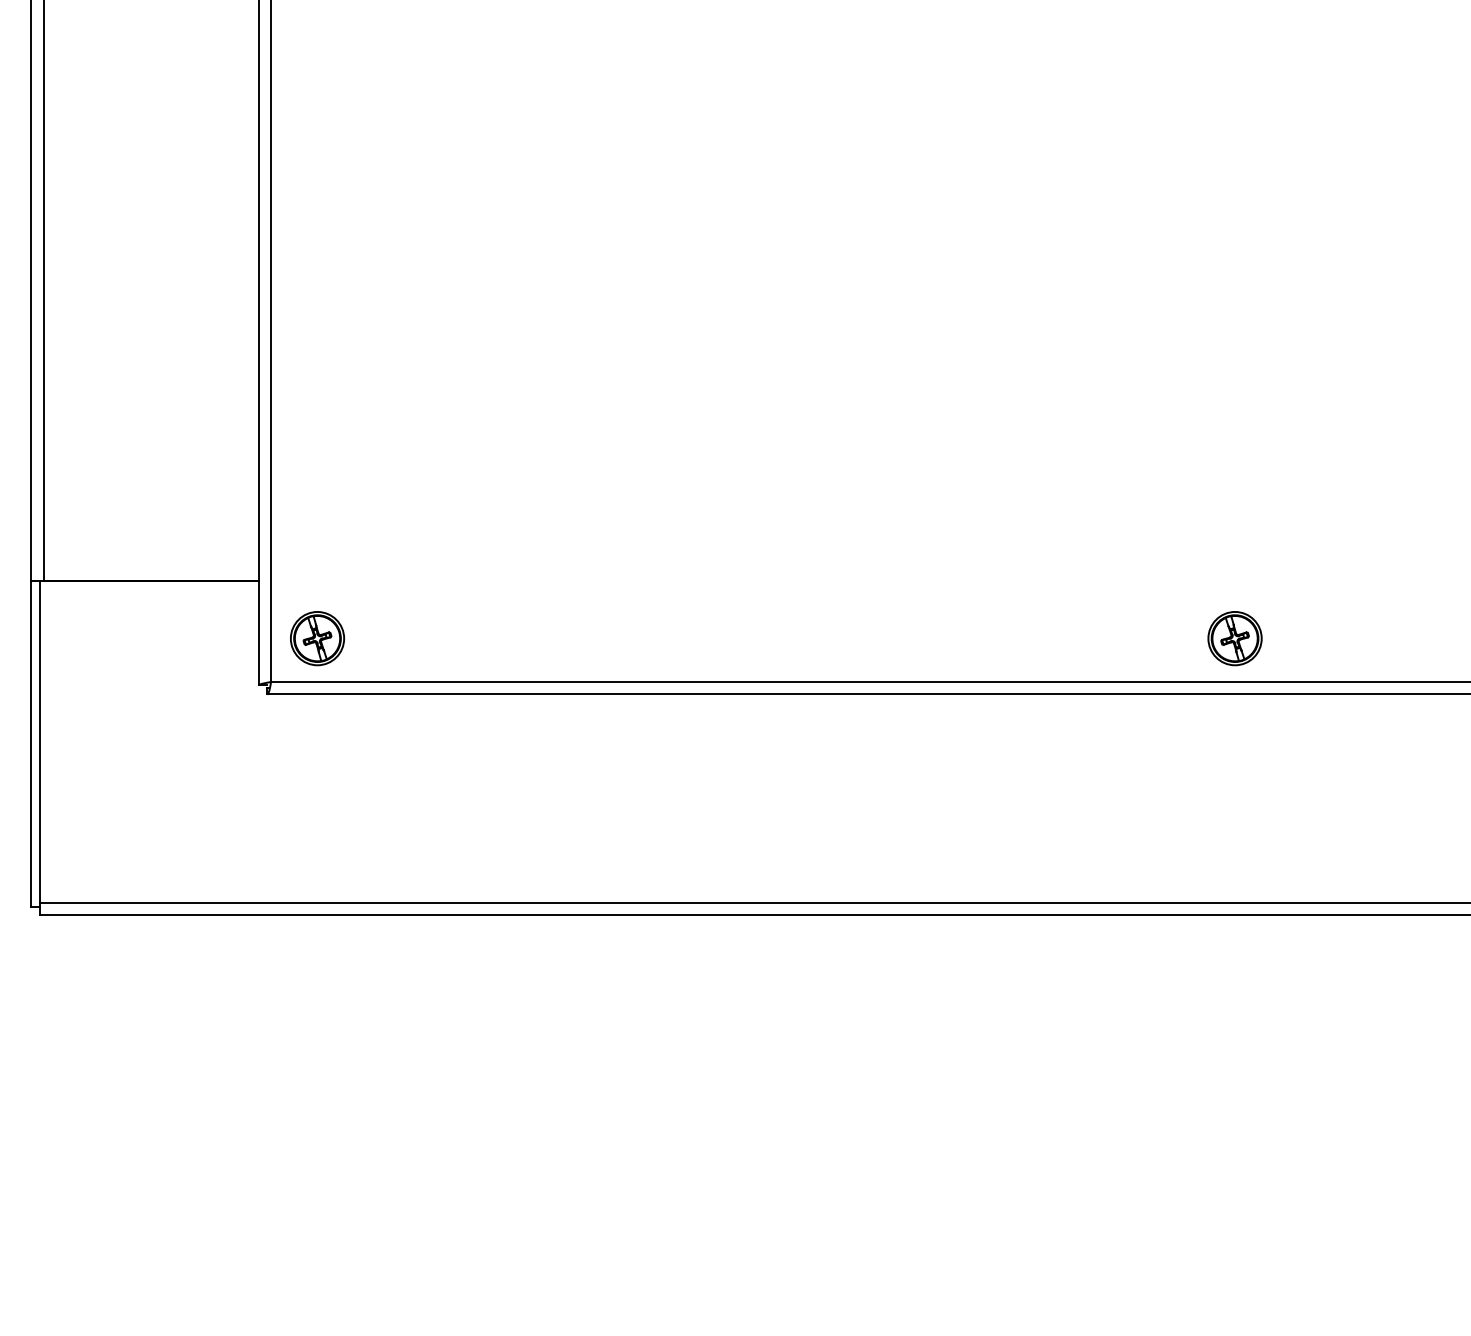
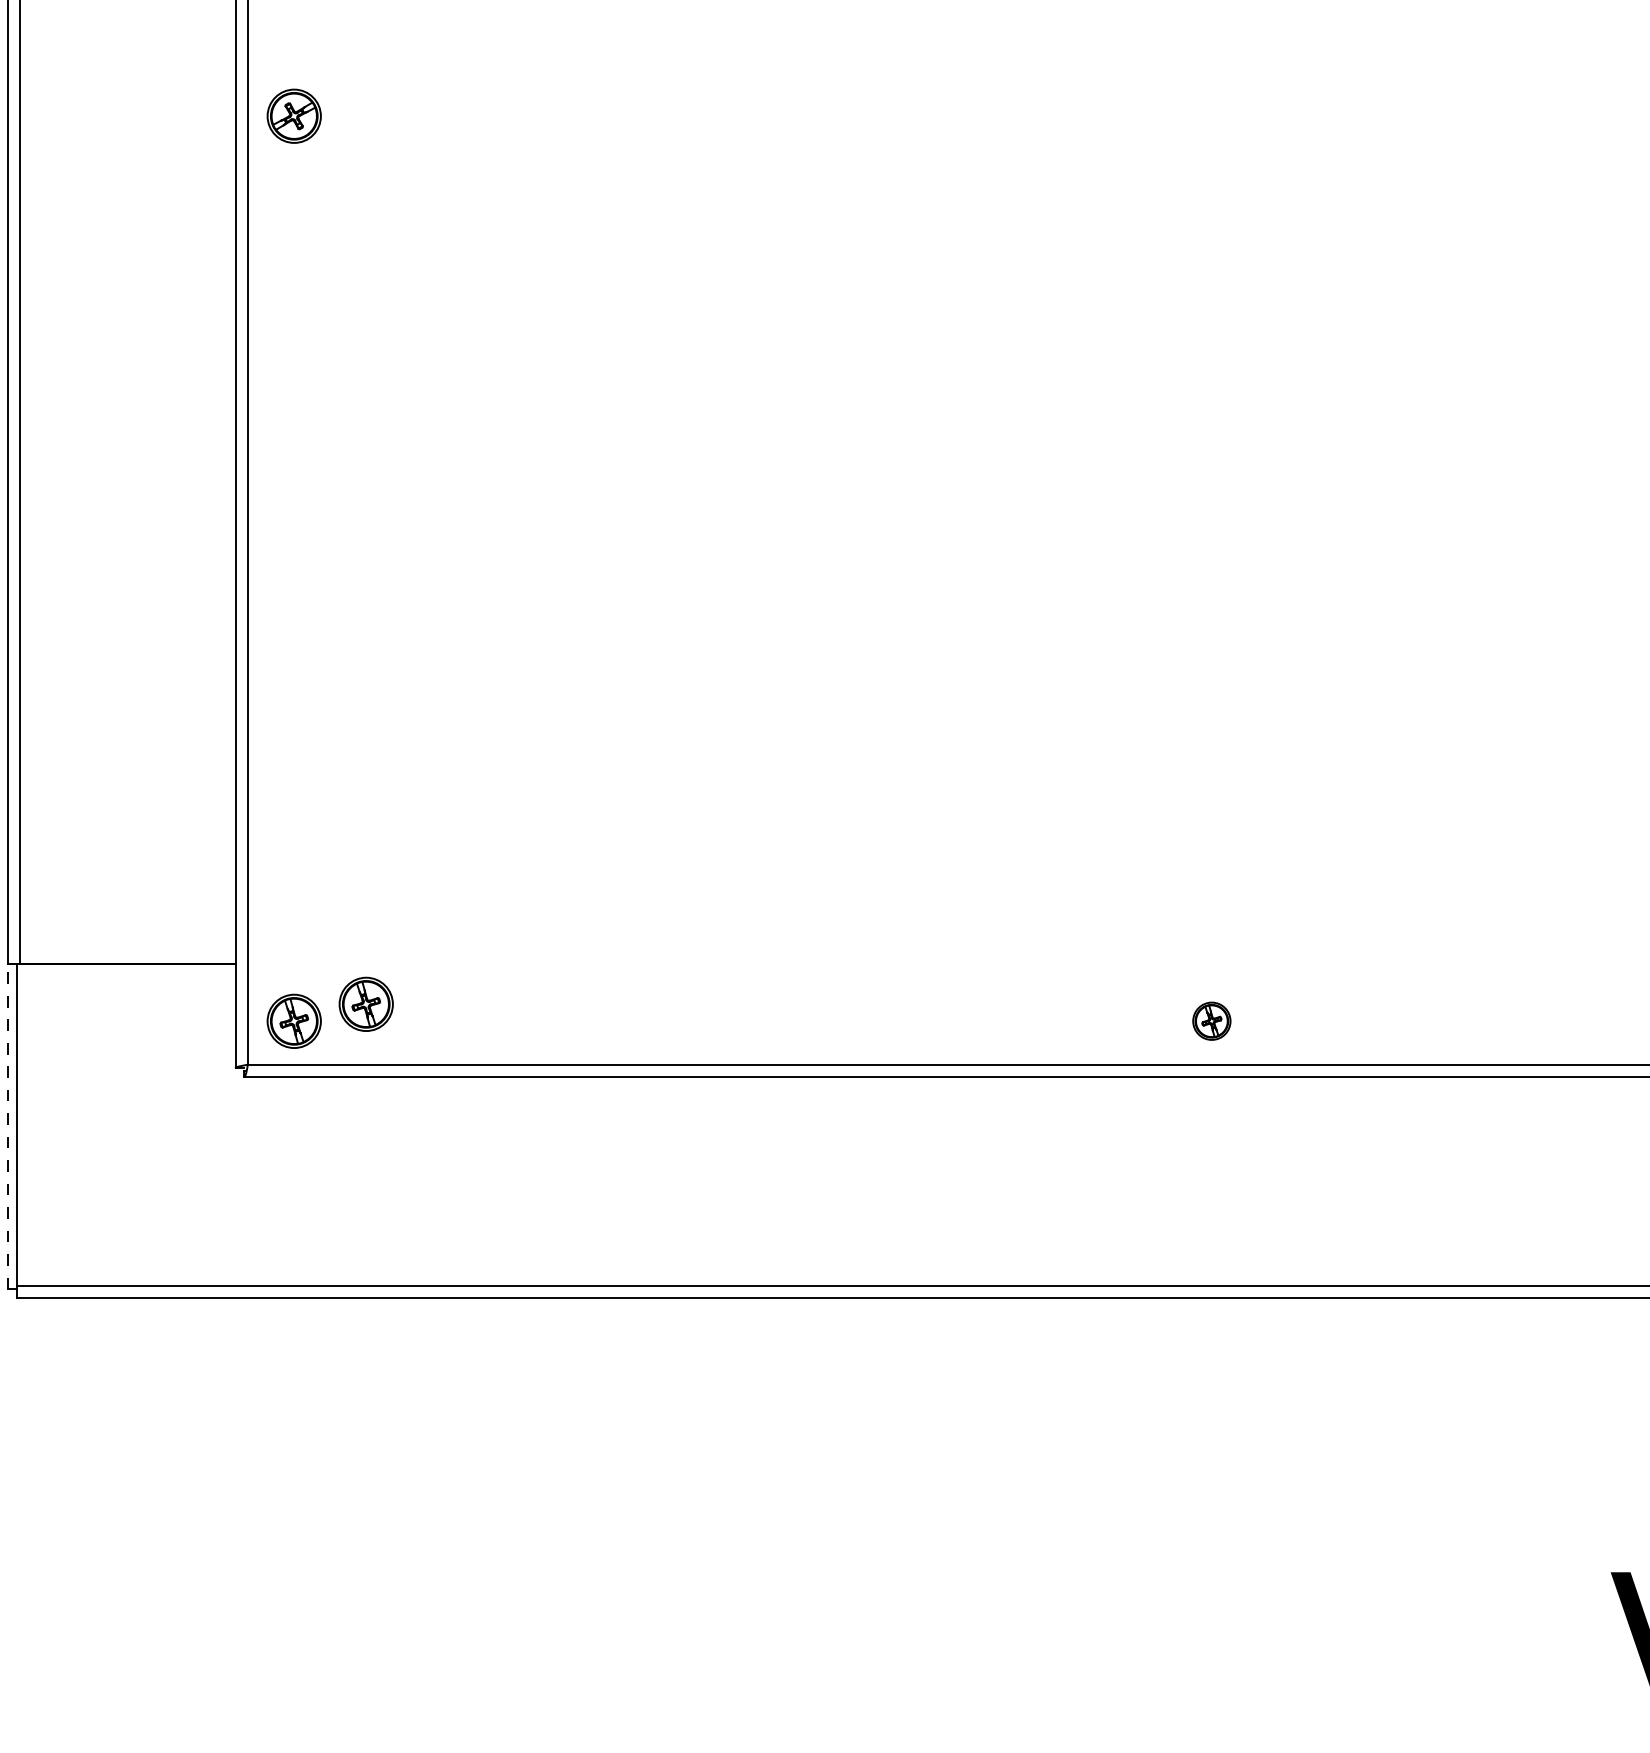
part: (388, 620) -> (365, 1003), added
part: (1234, 637) -> (1211, 1020), size x0.7
line: (30, 743) -> (7, 1126), solid -> dashed

